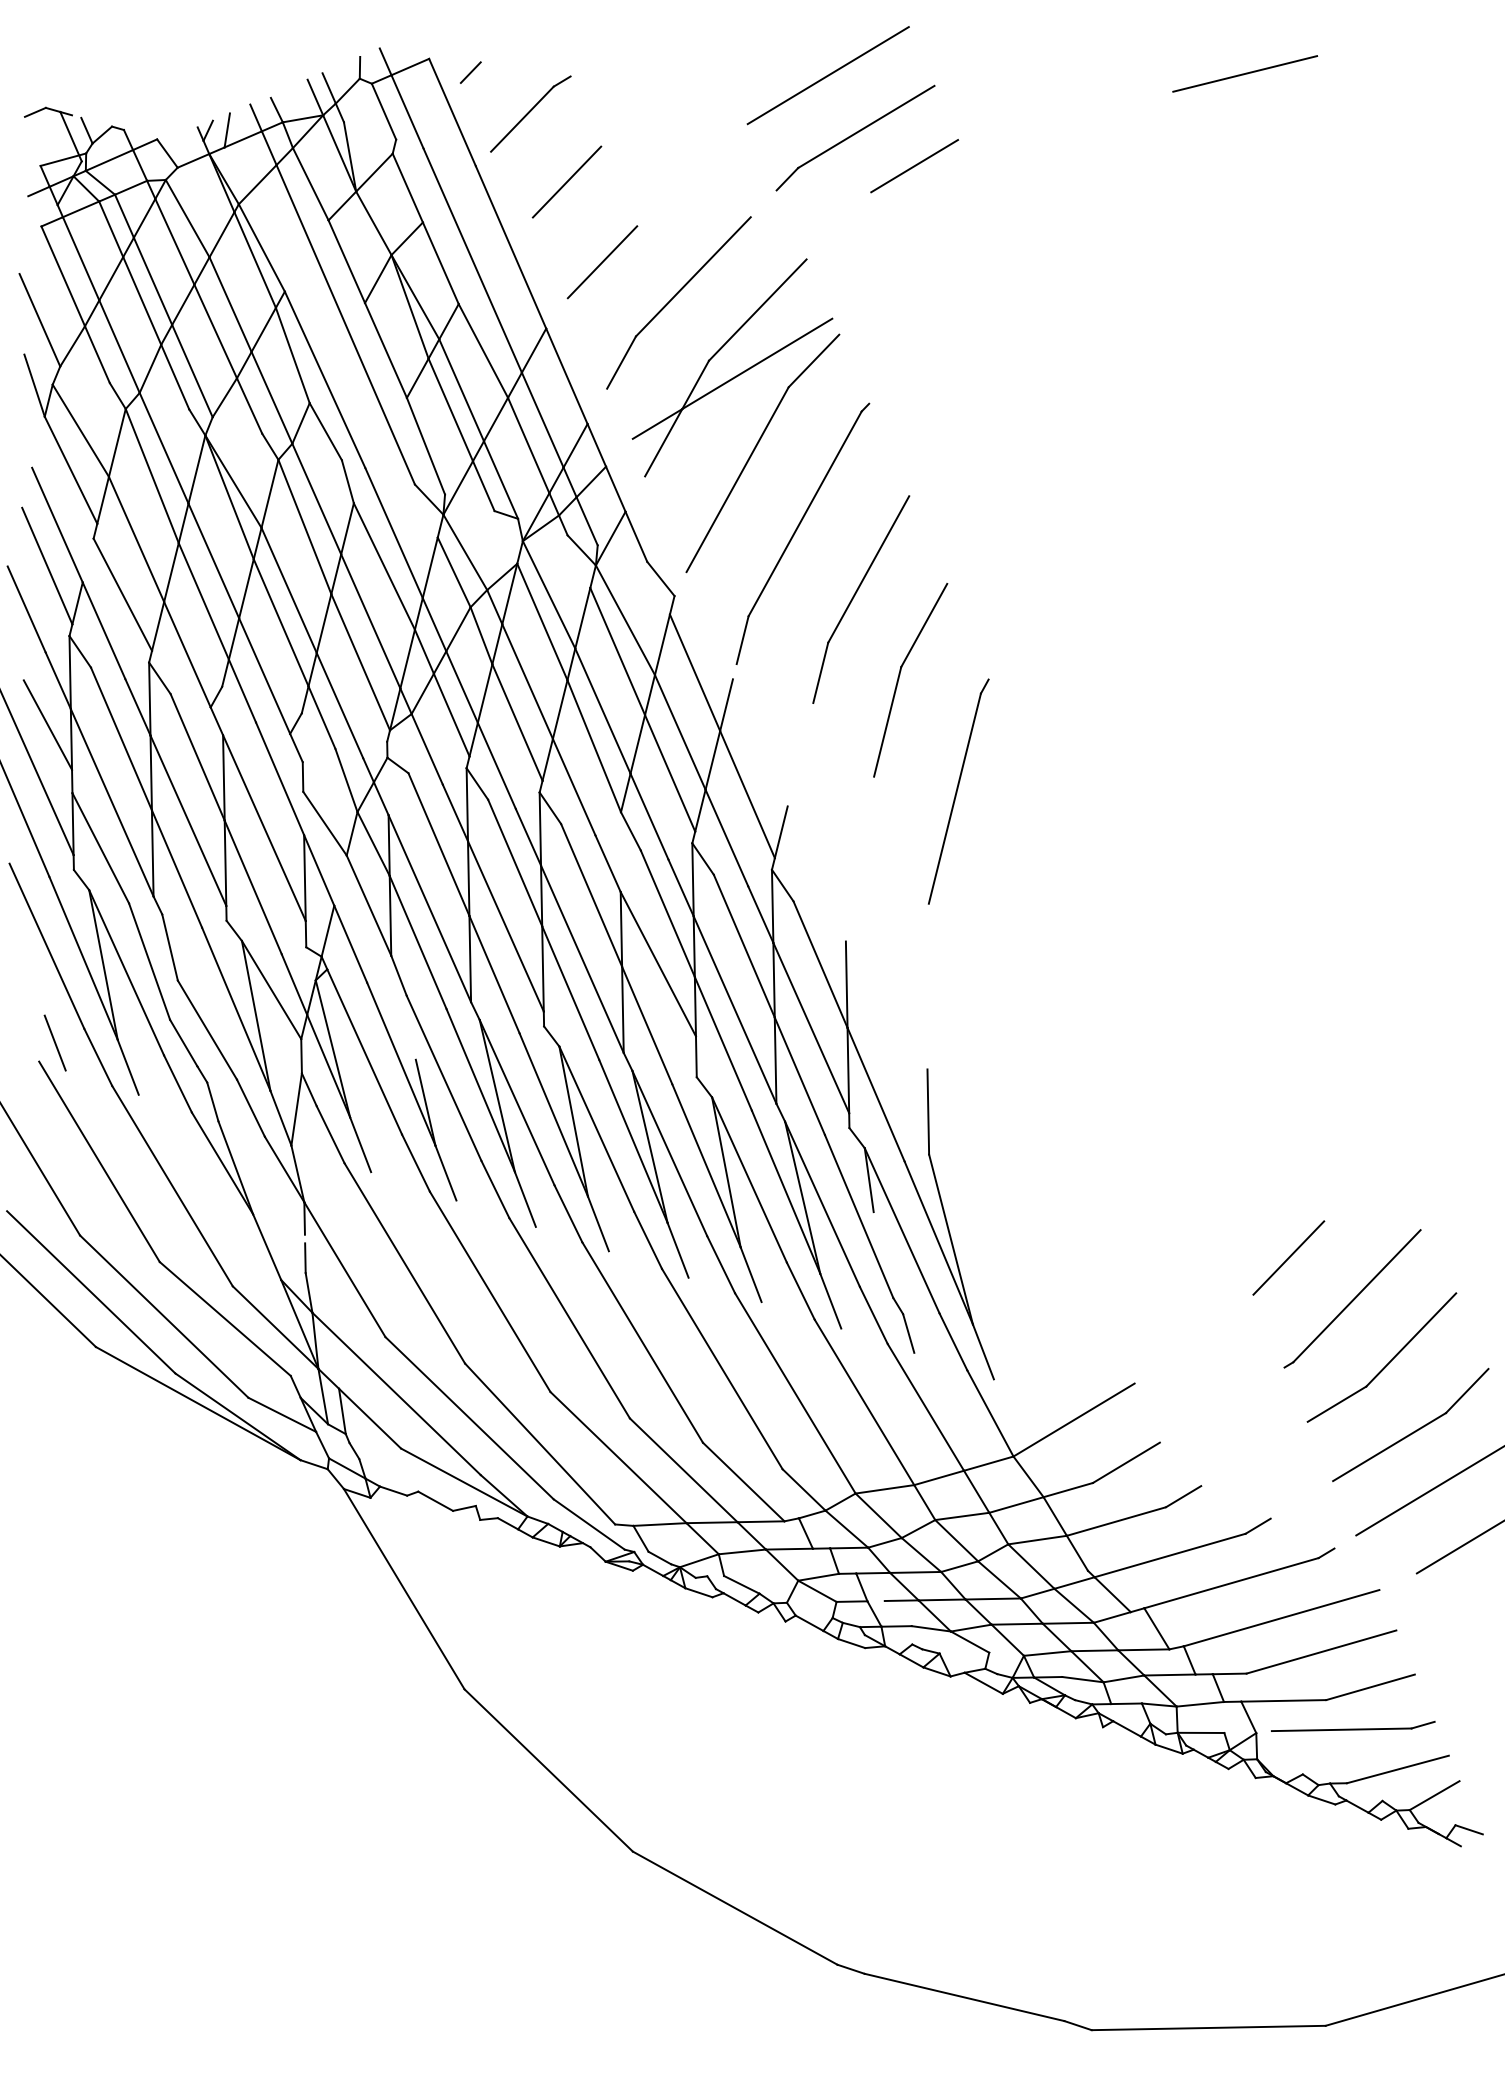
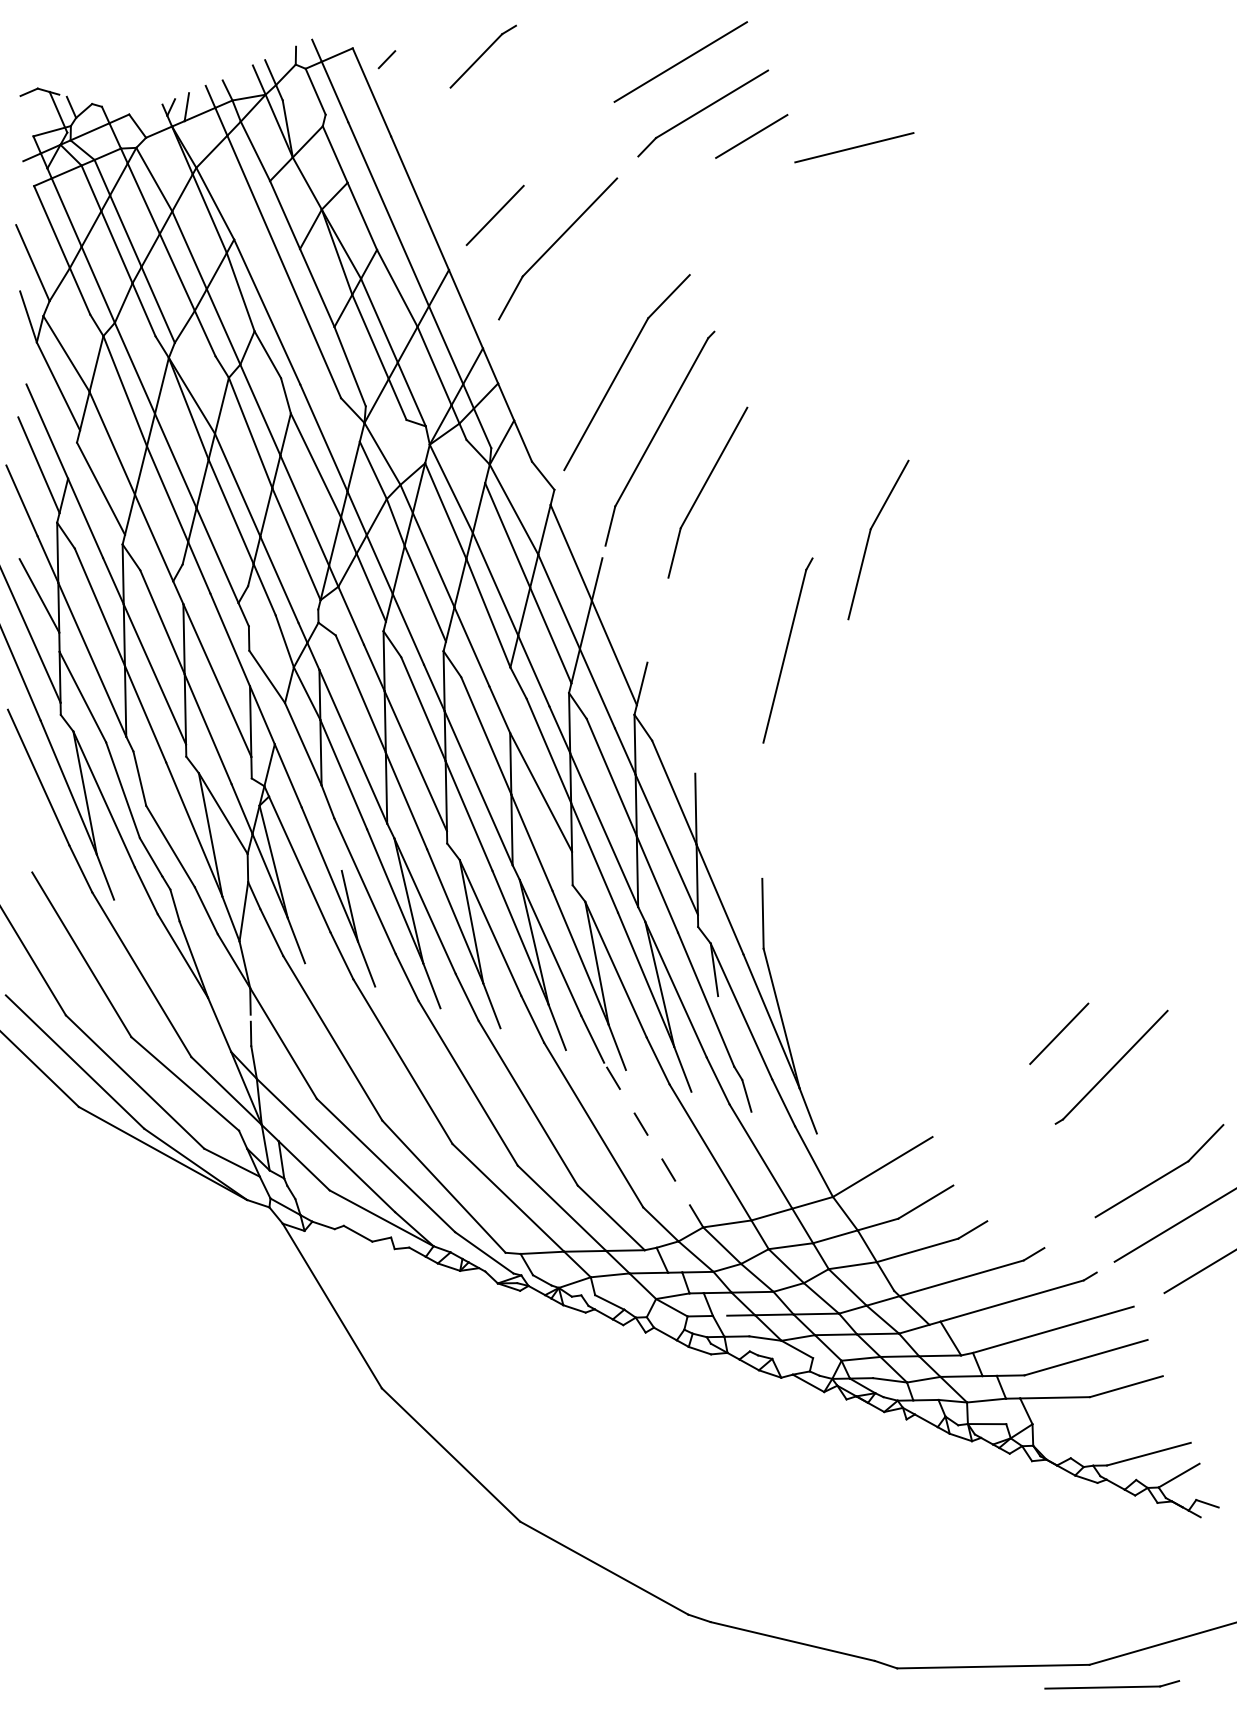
line: (1245, 73) -> (854, 147), moved
part: (529, 113) -> (482, 56), moved
line: (567, 181) -> (466, 149), removed
part: (735, 375) -> (604, 308), removed
part: (900, 674) -> (870, 535), moved
line: (55, 1042) -> (45, 856), removed
part: (1387, 1362) -> (1140, 1119), removed
line: (795, 1392) -> (653, 1144), solid -> dashed
part: (1353, 1726) -> (1112, 1684), moved

